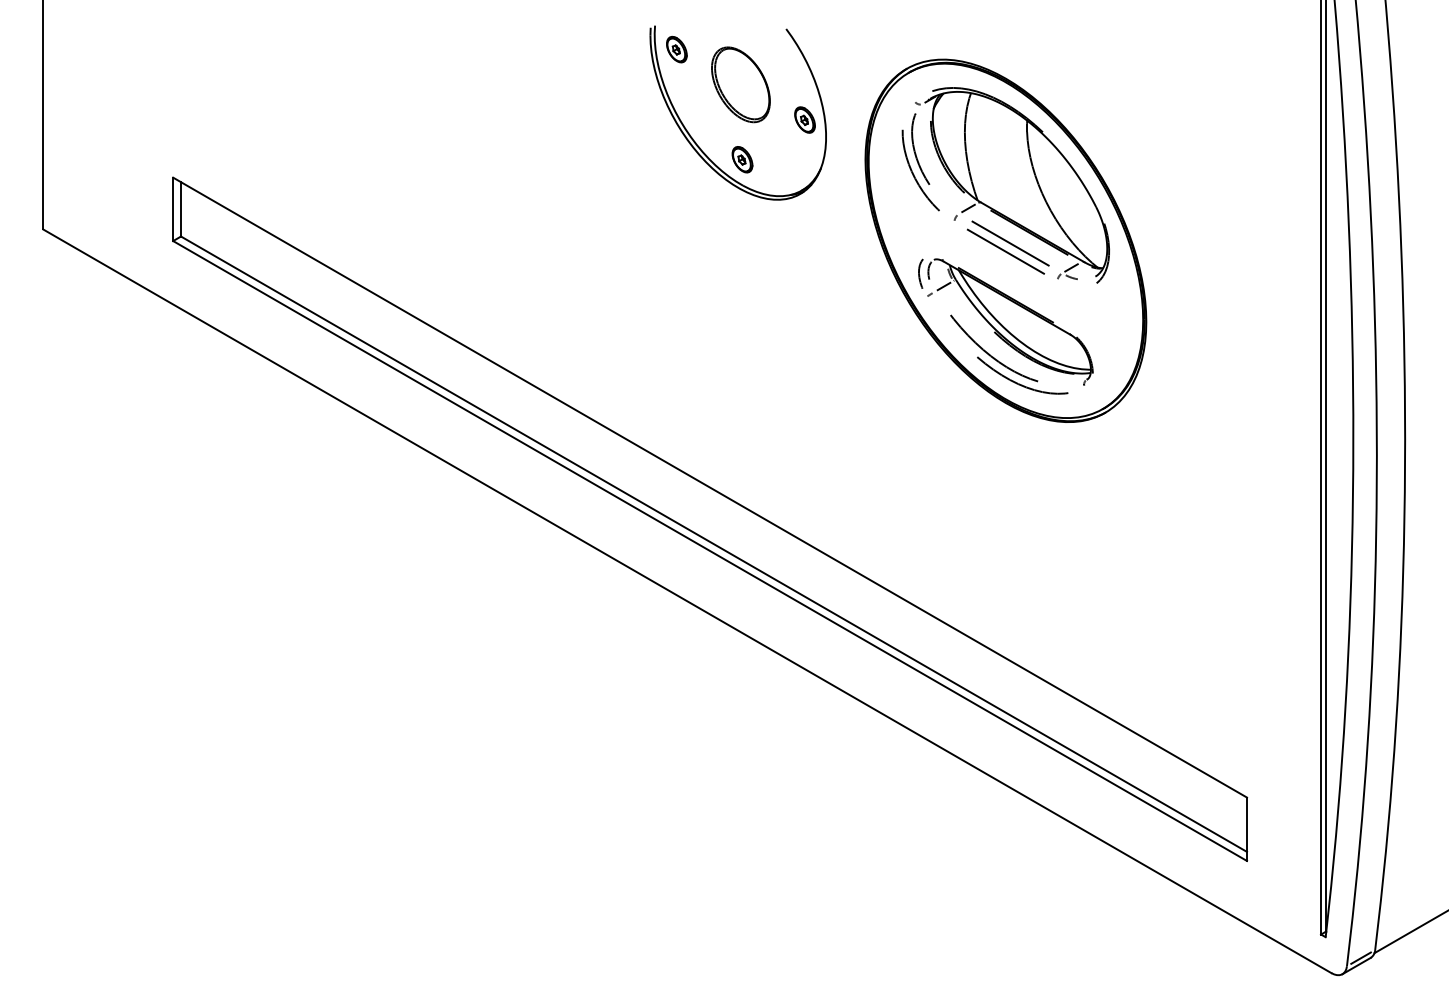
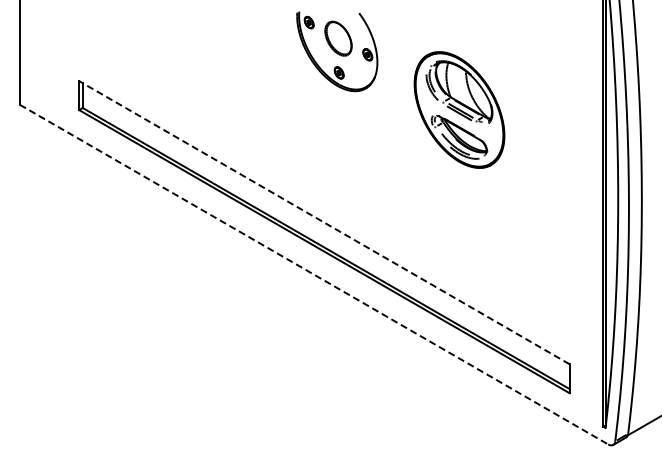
part: (1005, 239) -> (459, 109), size x0.7
line: (708, 487) -> (323, 222), solid -> dashed
line: (688, 601) -> (314, 274), solid -> dashed

